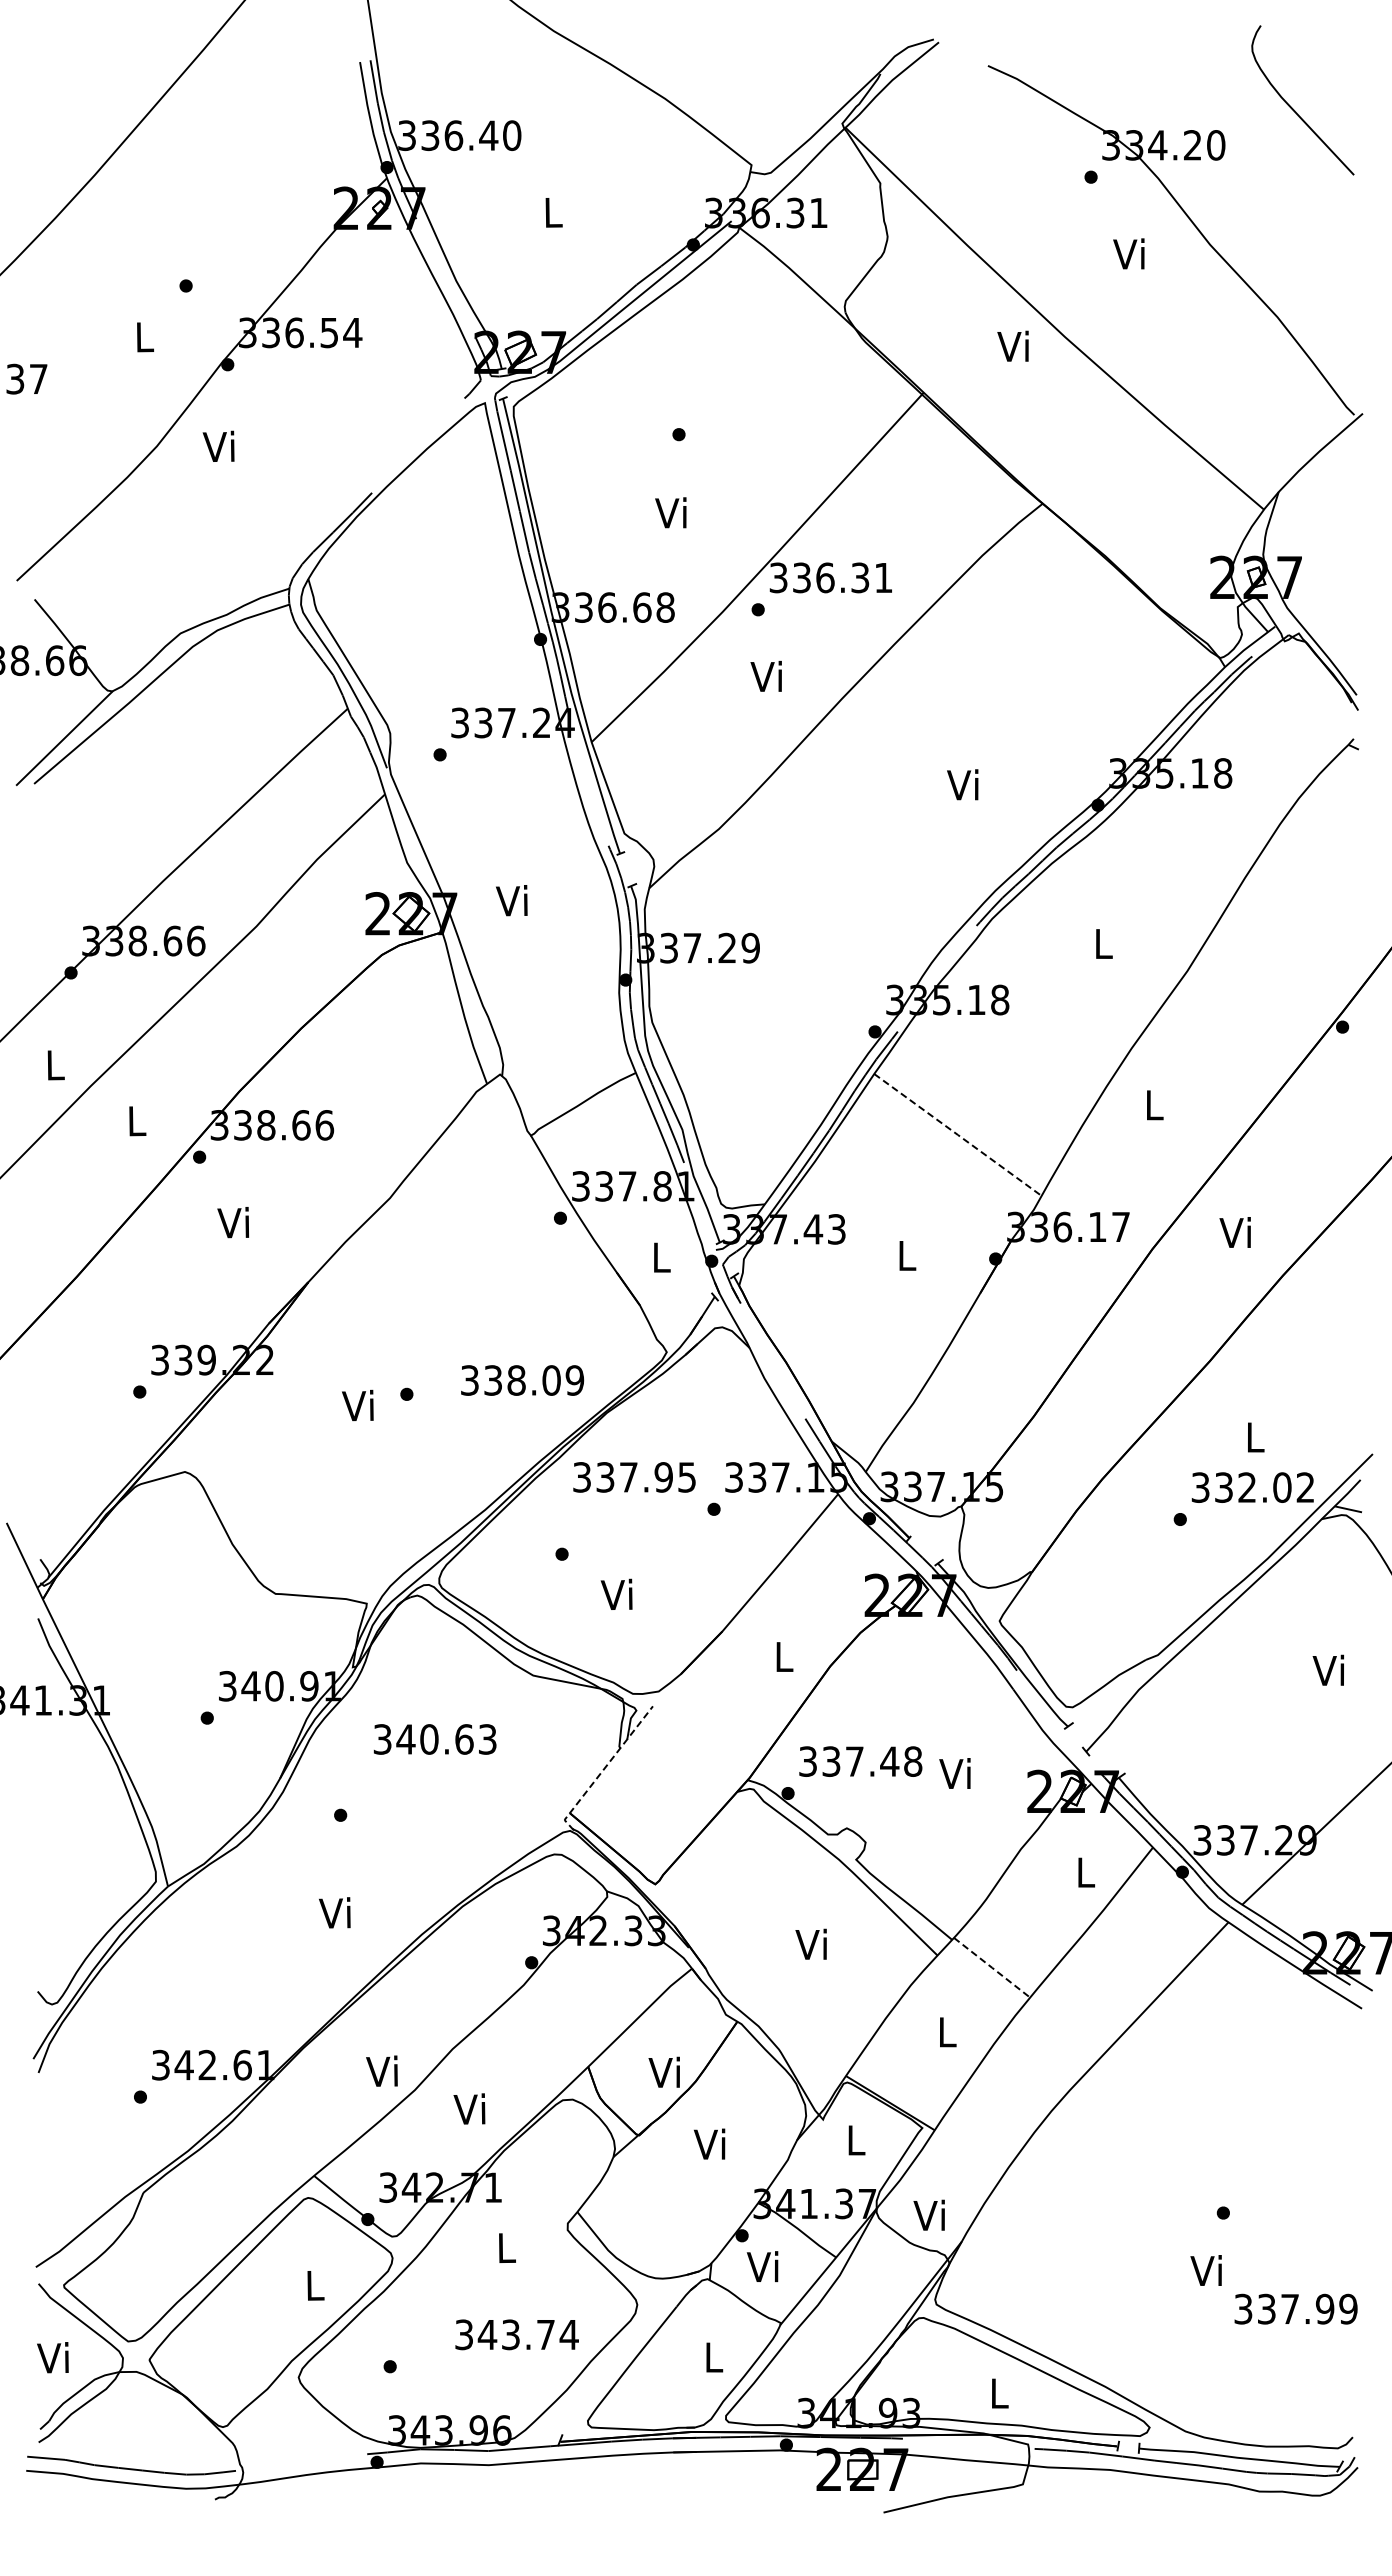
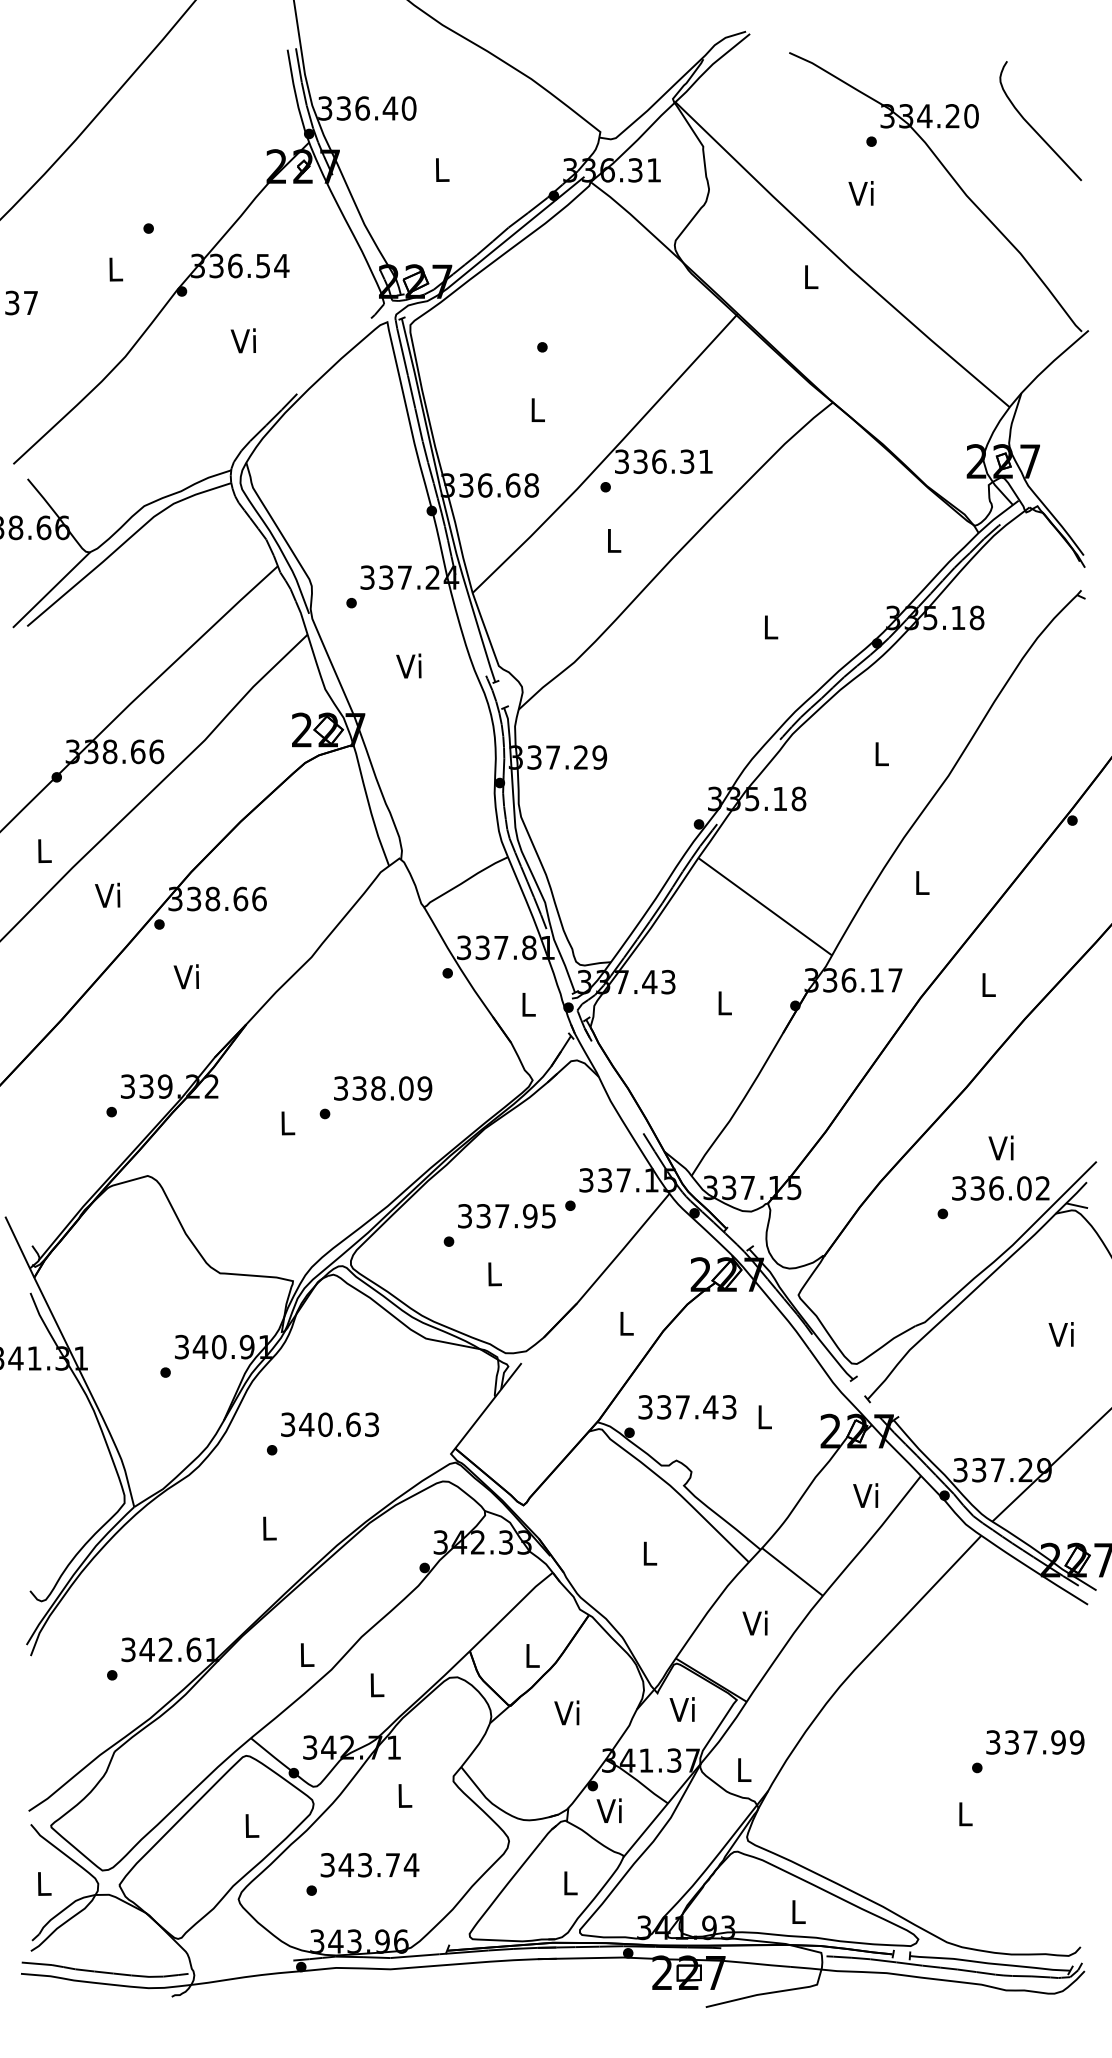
curve: (1293, 108) -> (1033, 127), moved
text: (1128, 253) -> (860, 193), moved
text: (1012, 345) -> (808, 276), Vi -> L
text: (218, 445) -> (243, 340), moved
text: (670, 512) -> (535, 409), Vi -> L
text: (765, 675) -> (611, 539), Vi -> L
text: (962, 784) -> (768, 626), Vi -> L
text: (511, 900) -> (408, 665), moved
text: (134, 1120) -> (107, 895), L -> Vi
line: (957, 1134) -> (764, 906), dashed -> solid
text: (1234, 1232) -> (986, 984), Vi -> L
text: (522, 1380) -> (383, 1088), moved
text: (357, 1404) -> (285, 1122), Vi -> L
text: (1252, 1436) -> (1000, 1147), L -> Vi
text: (634, 1477) -> (506, 1216), moved
text: (1247, 1487) -> (996, 1188), 332.02 -> 336.02
text: (616, 1593) -> (492, 1273), Vi -> L
text: (434, 1739) -> (329, 1424), moved
text: (913, 1761) -> (729, 1407), 337.48 -> 337.43
line: (604, 1769) -> (482, 1413), dashed -> solid
text: (954, 1773) -> (762, 1416), Vi -> L
text: (1083, 1871) -> (865, 1495), L -> Vi
text: (334, 1912) -> (267, 1527), Vi -> L
text: (810, 1943) -> (647, 1552), Vi -> L
line: (992, 1967) -> (792, 1571), dashed -> solid
text: (944, 2031) -> (754, 1622), L -> Vi
text: (381, 2070) -> (304, 1654), Vi -> L
text: (663, 2071) -> (530, 1654), Vi -> L
text: (469, 2108) -> (375, 1684), Vi -> L
text: (853, 2139) -> (681, 1709), L -> Vi
text: (928, 2214) -> (741, 1769), Vi -> L
text: (1205, 2270) -> (962, 1813), Vi -> L
text: (1295, 2308) -> (1034, 1741), moved
text: (516, 2334) -> (369, 1864), moved
text: (52, 2357) -> (41, 1883), Vi -> L

